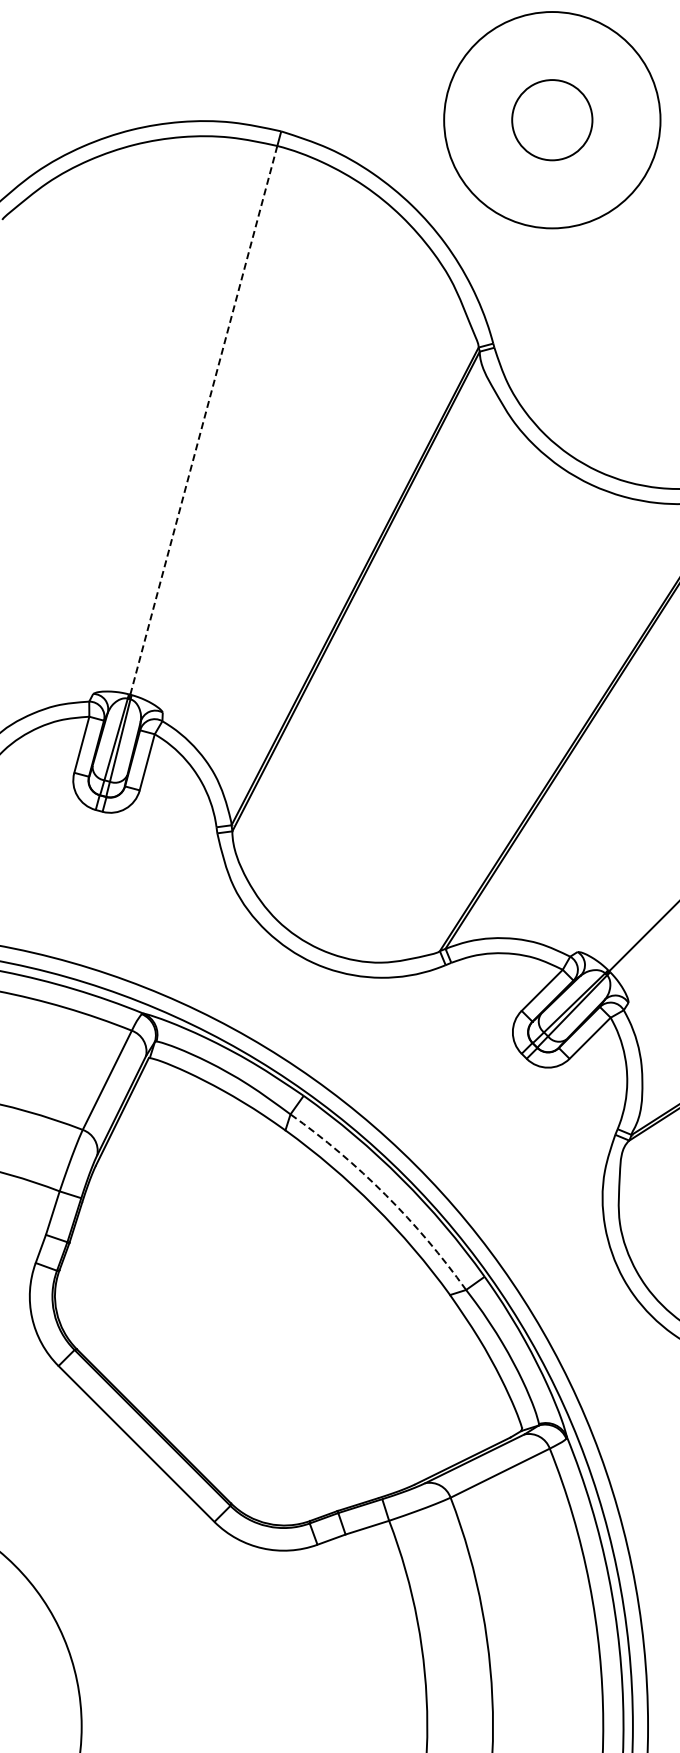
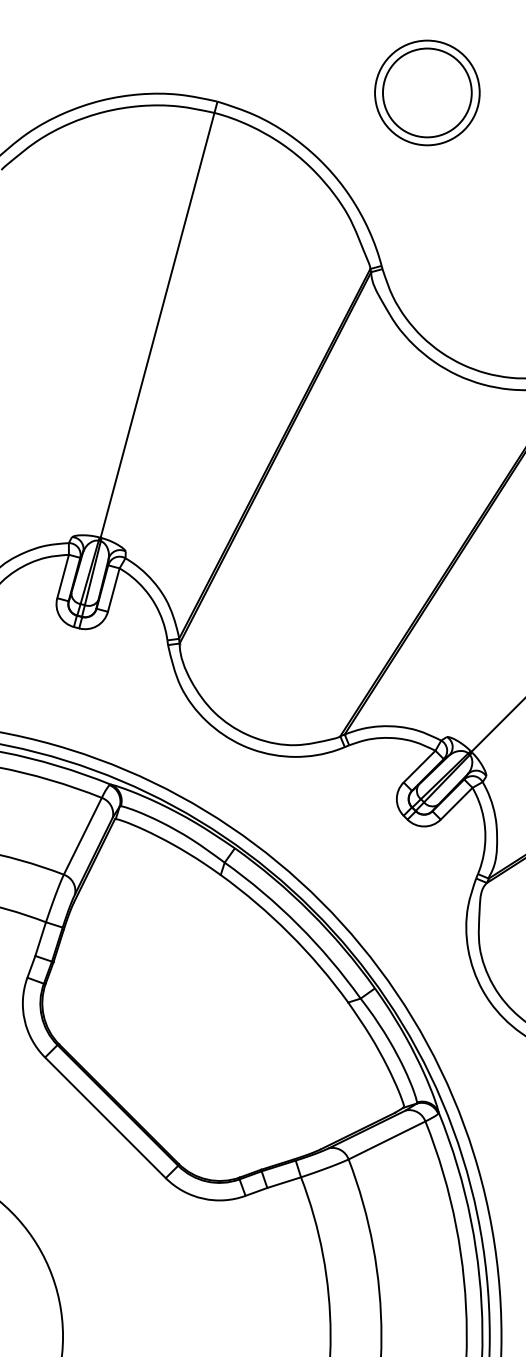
circle: (551, 119) -> (426, 92), size x0.62
circle: (551, 119) -> (426, 92), size x1.43
line: (203, 419) -> (157, 324), dashed -> solid
arc: (385, 1194) -> (298, 924), dashed -> solid

